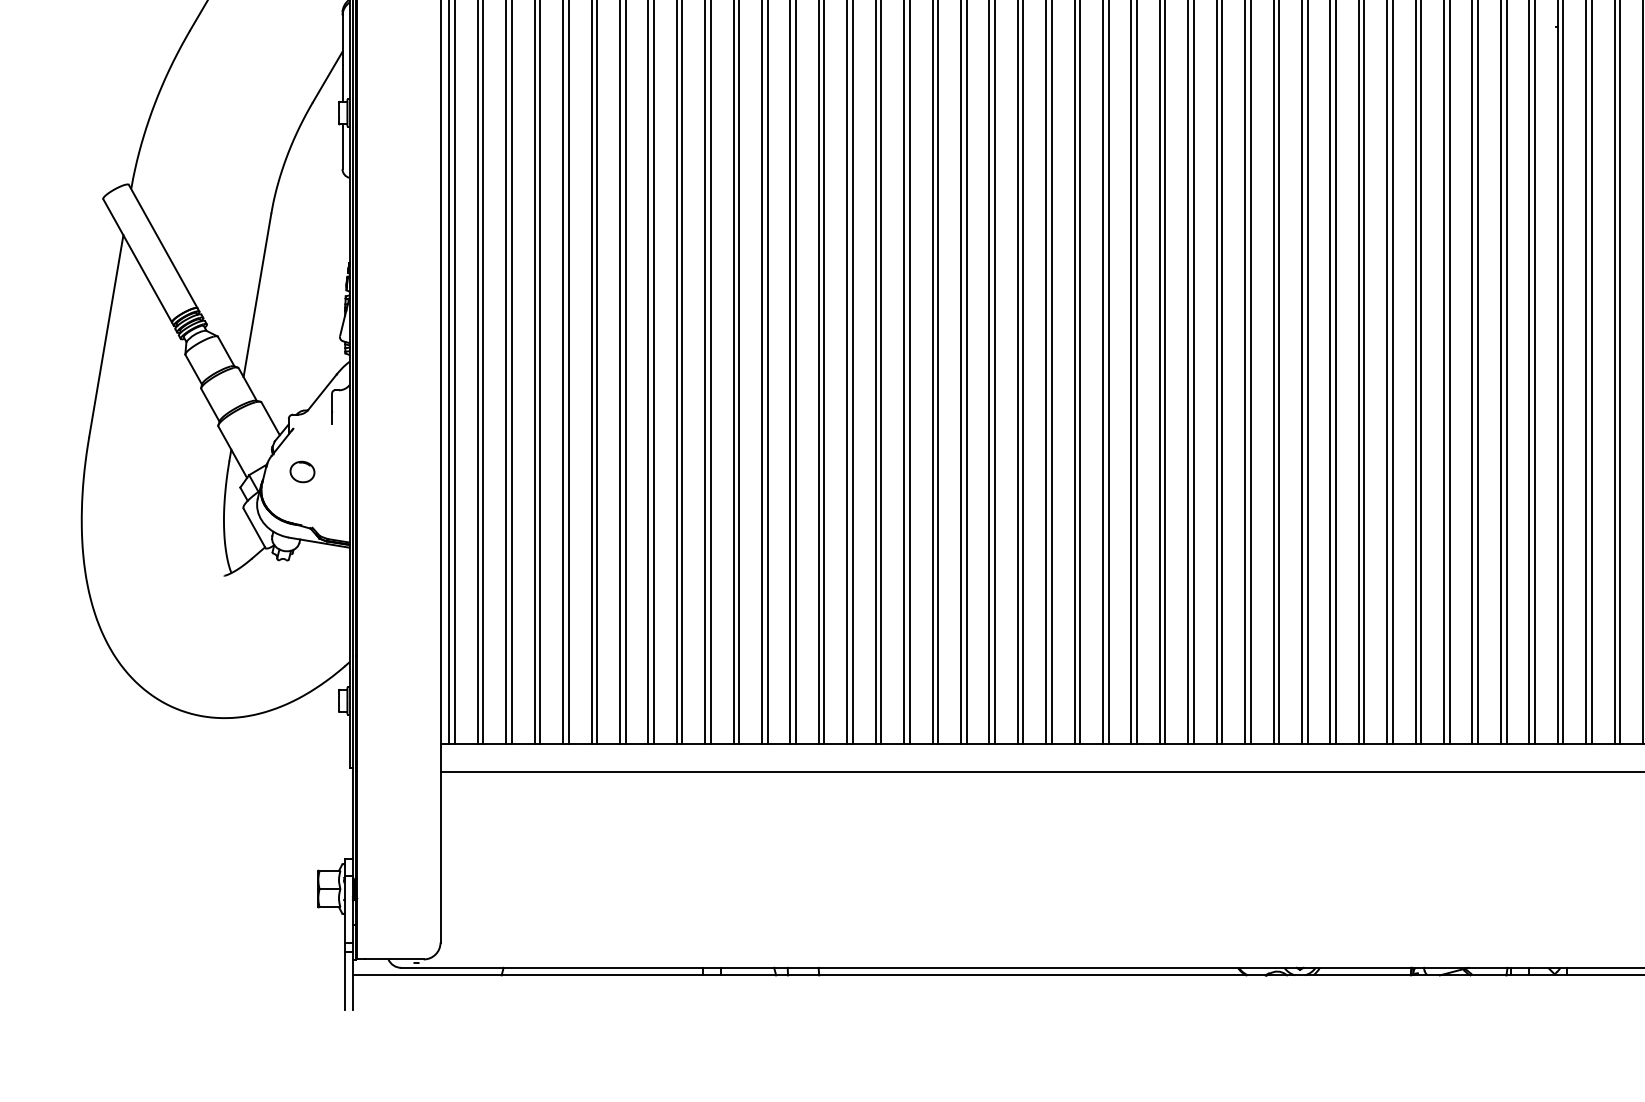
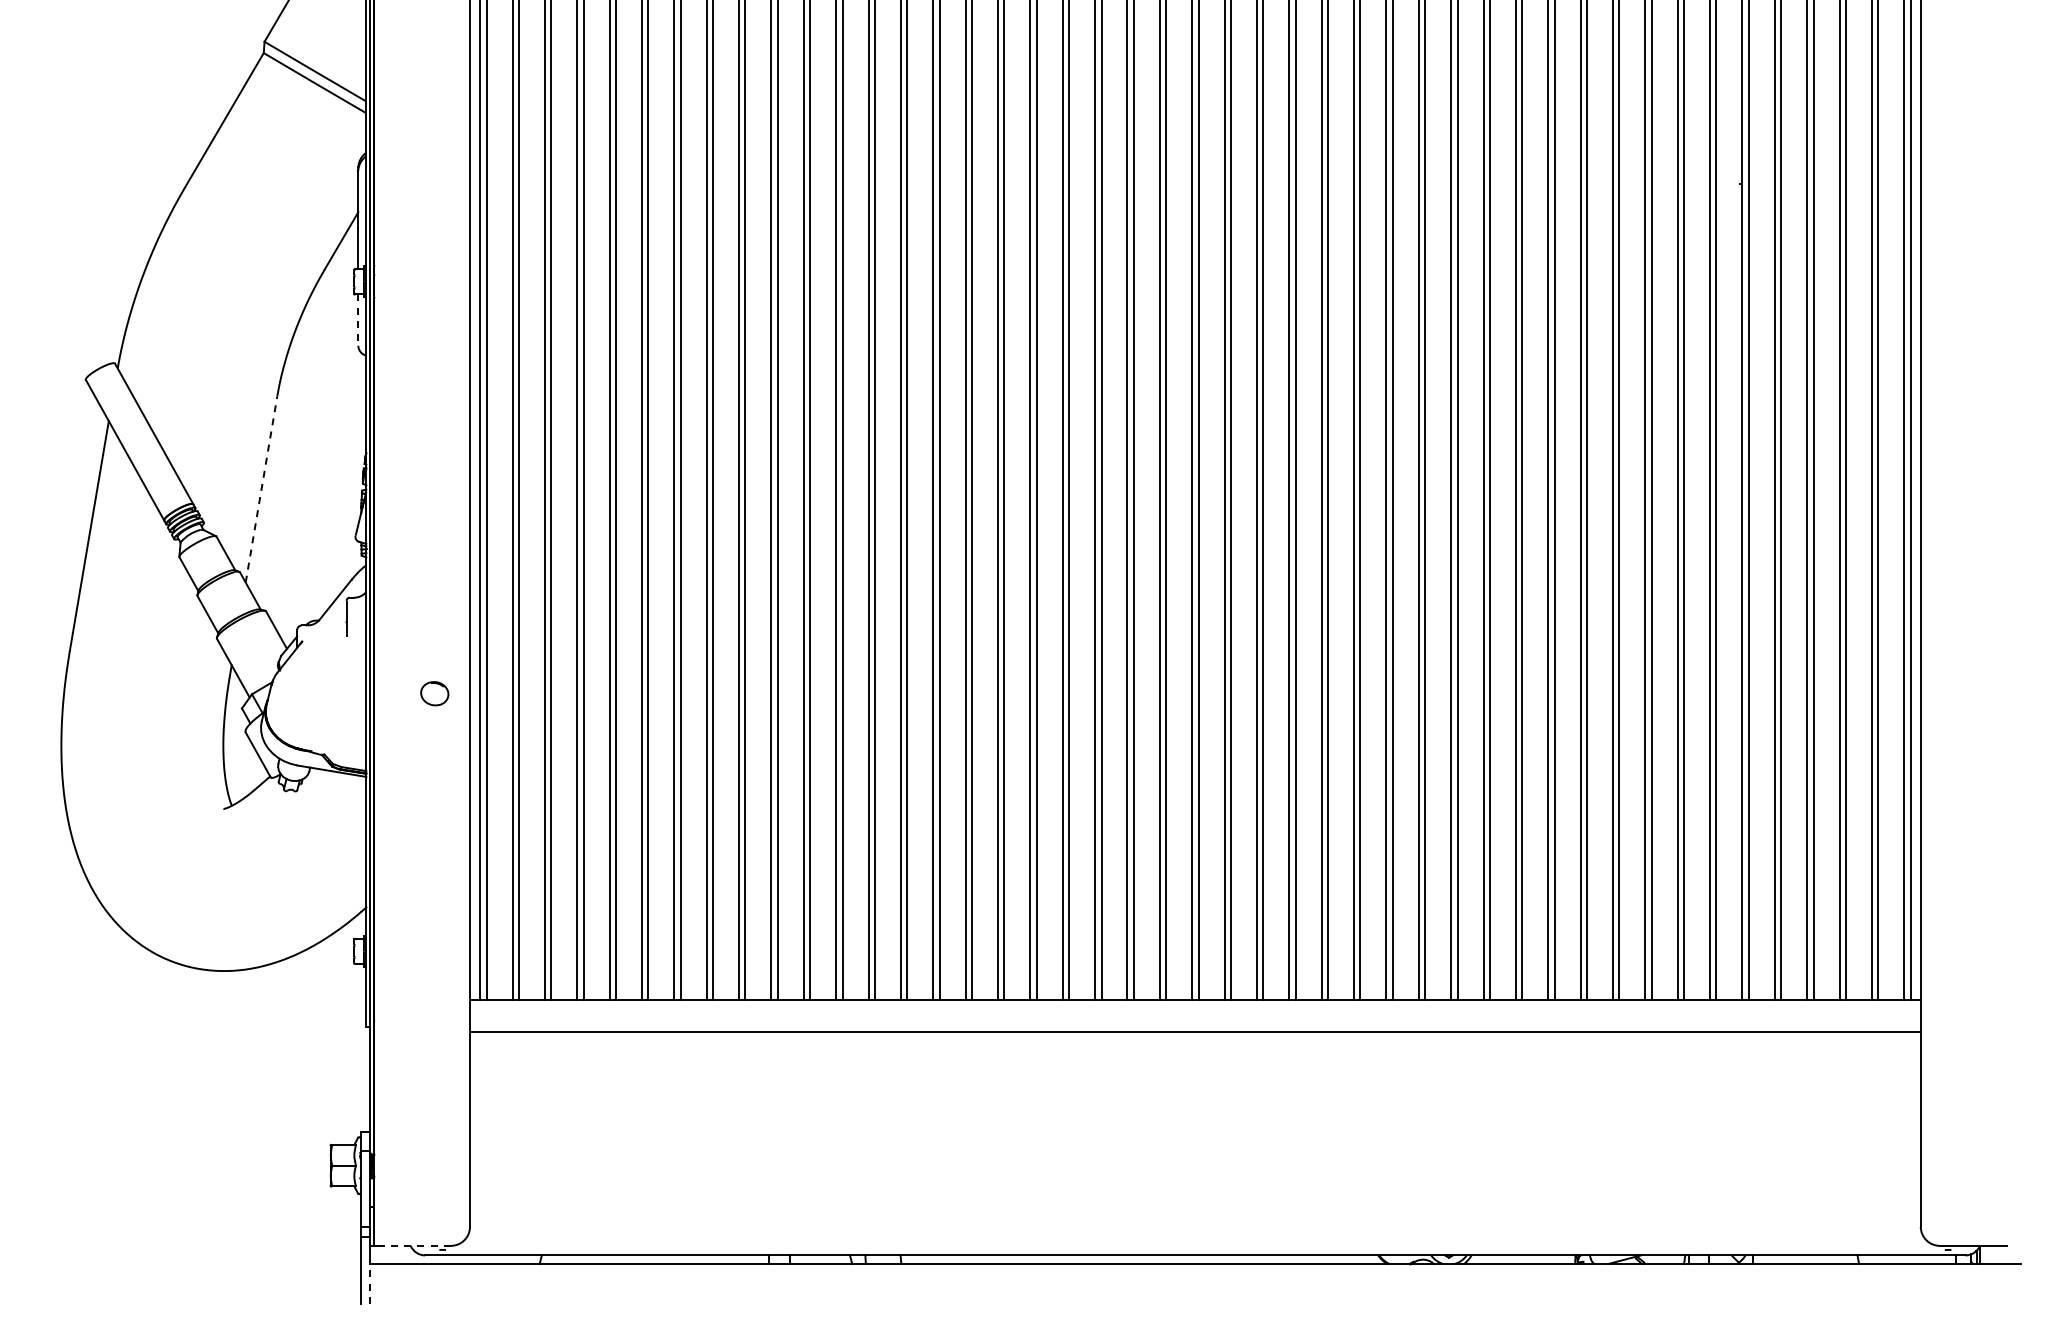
line: (342, 146) -> (358, 320), solid -> dashed
line: (257, 295) -> (261, 489), solid -> dashed
part: (302, 471) -> (434, 693), moved
line: (393, 959) -> (416, 1245), solid -> dashed
line: (353, 992) -> (370, 1283), solid -> dashed

